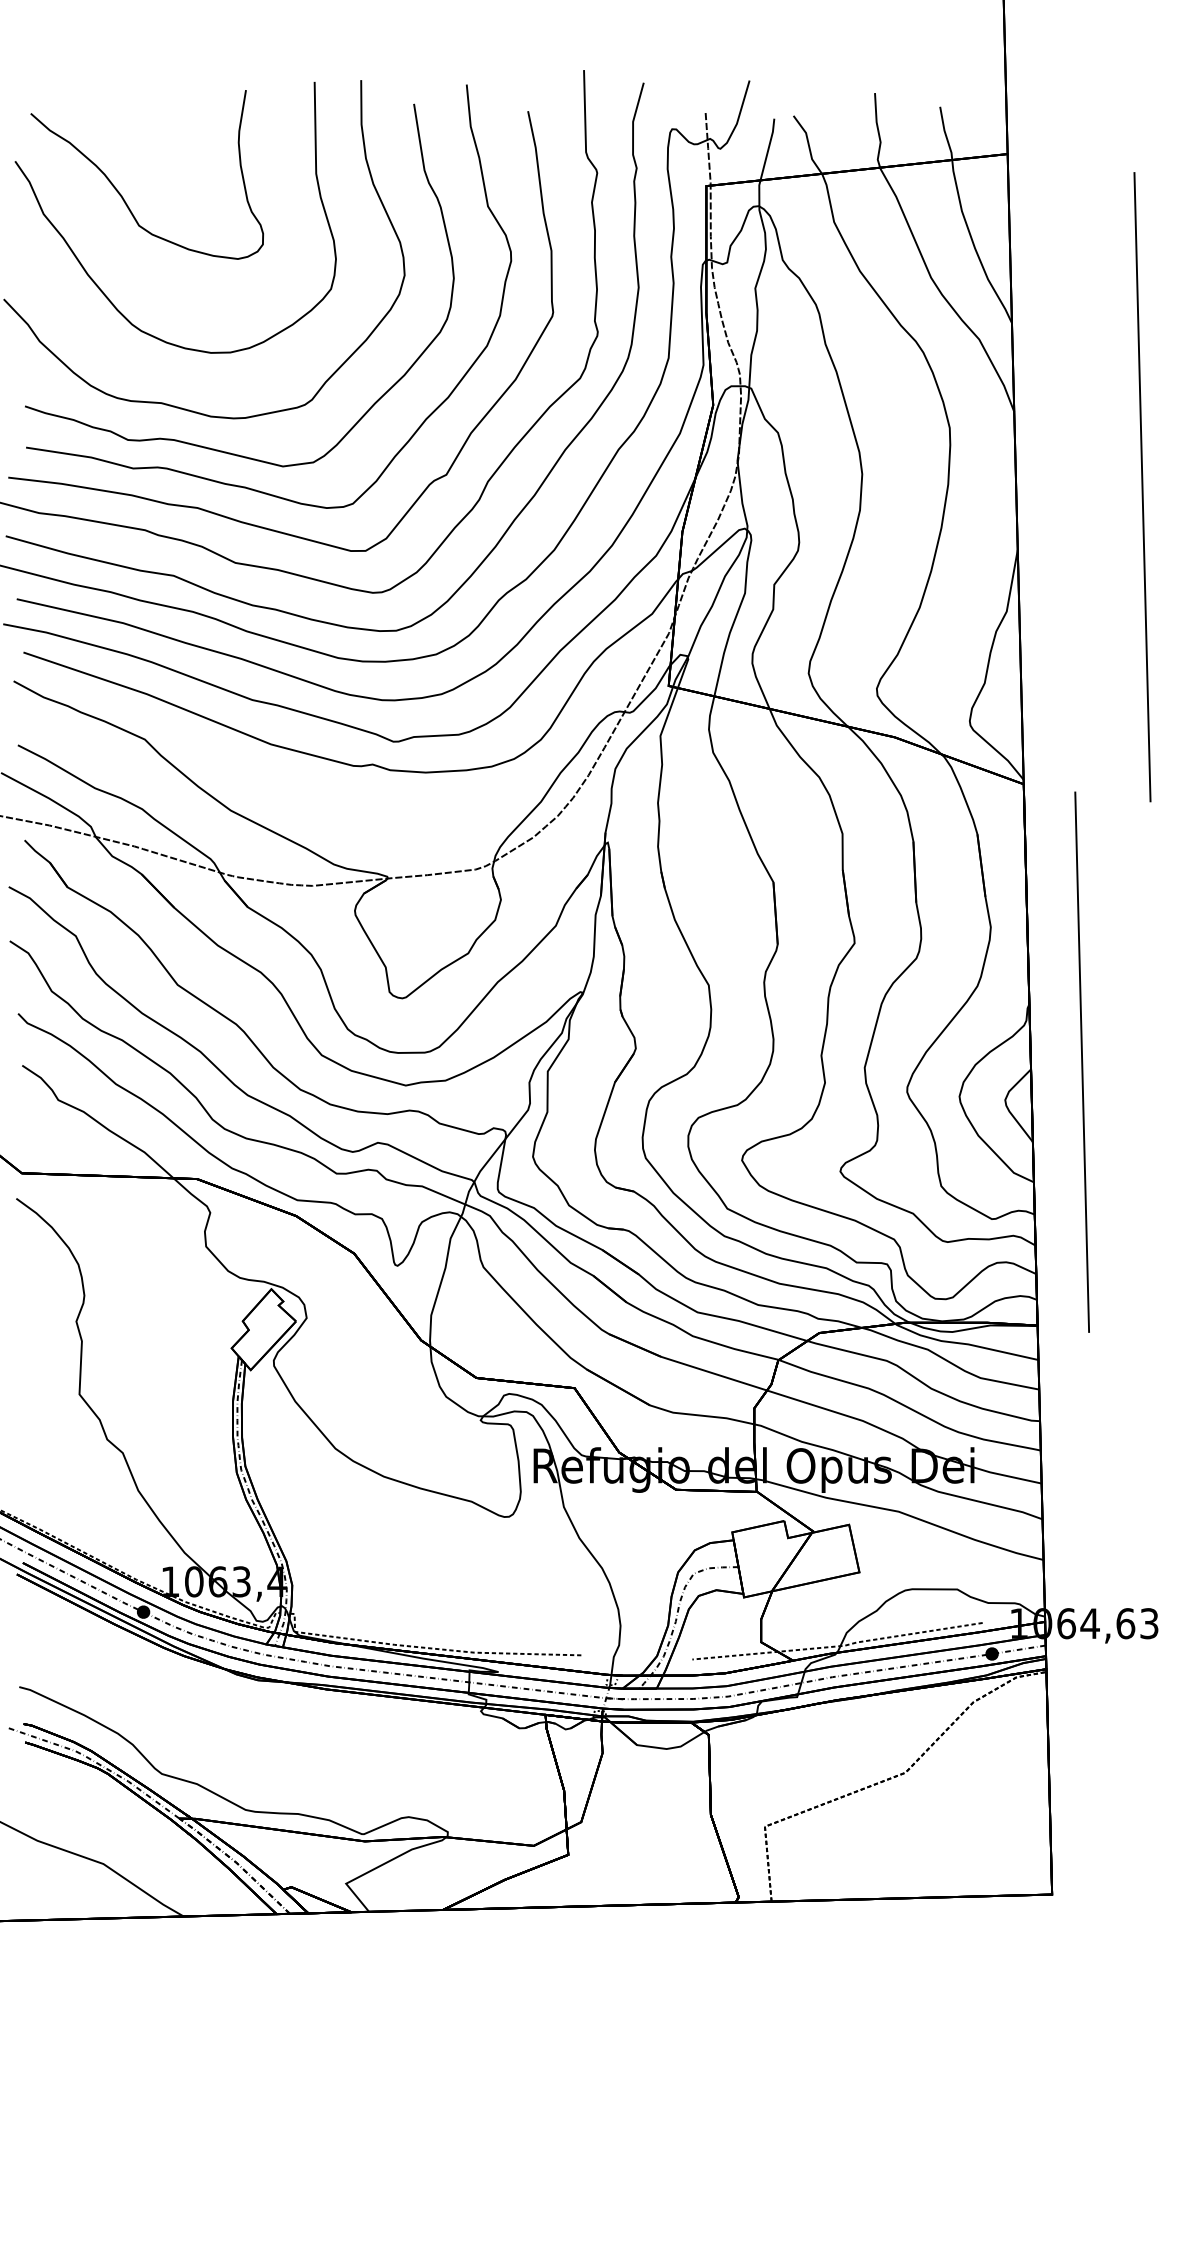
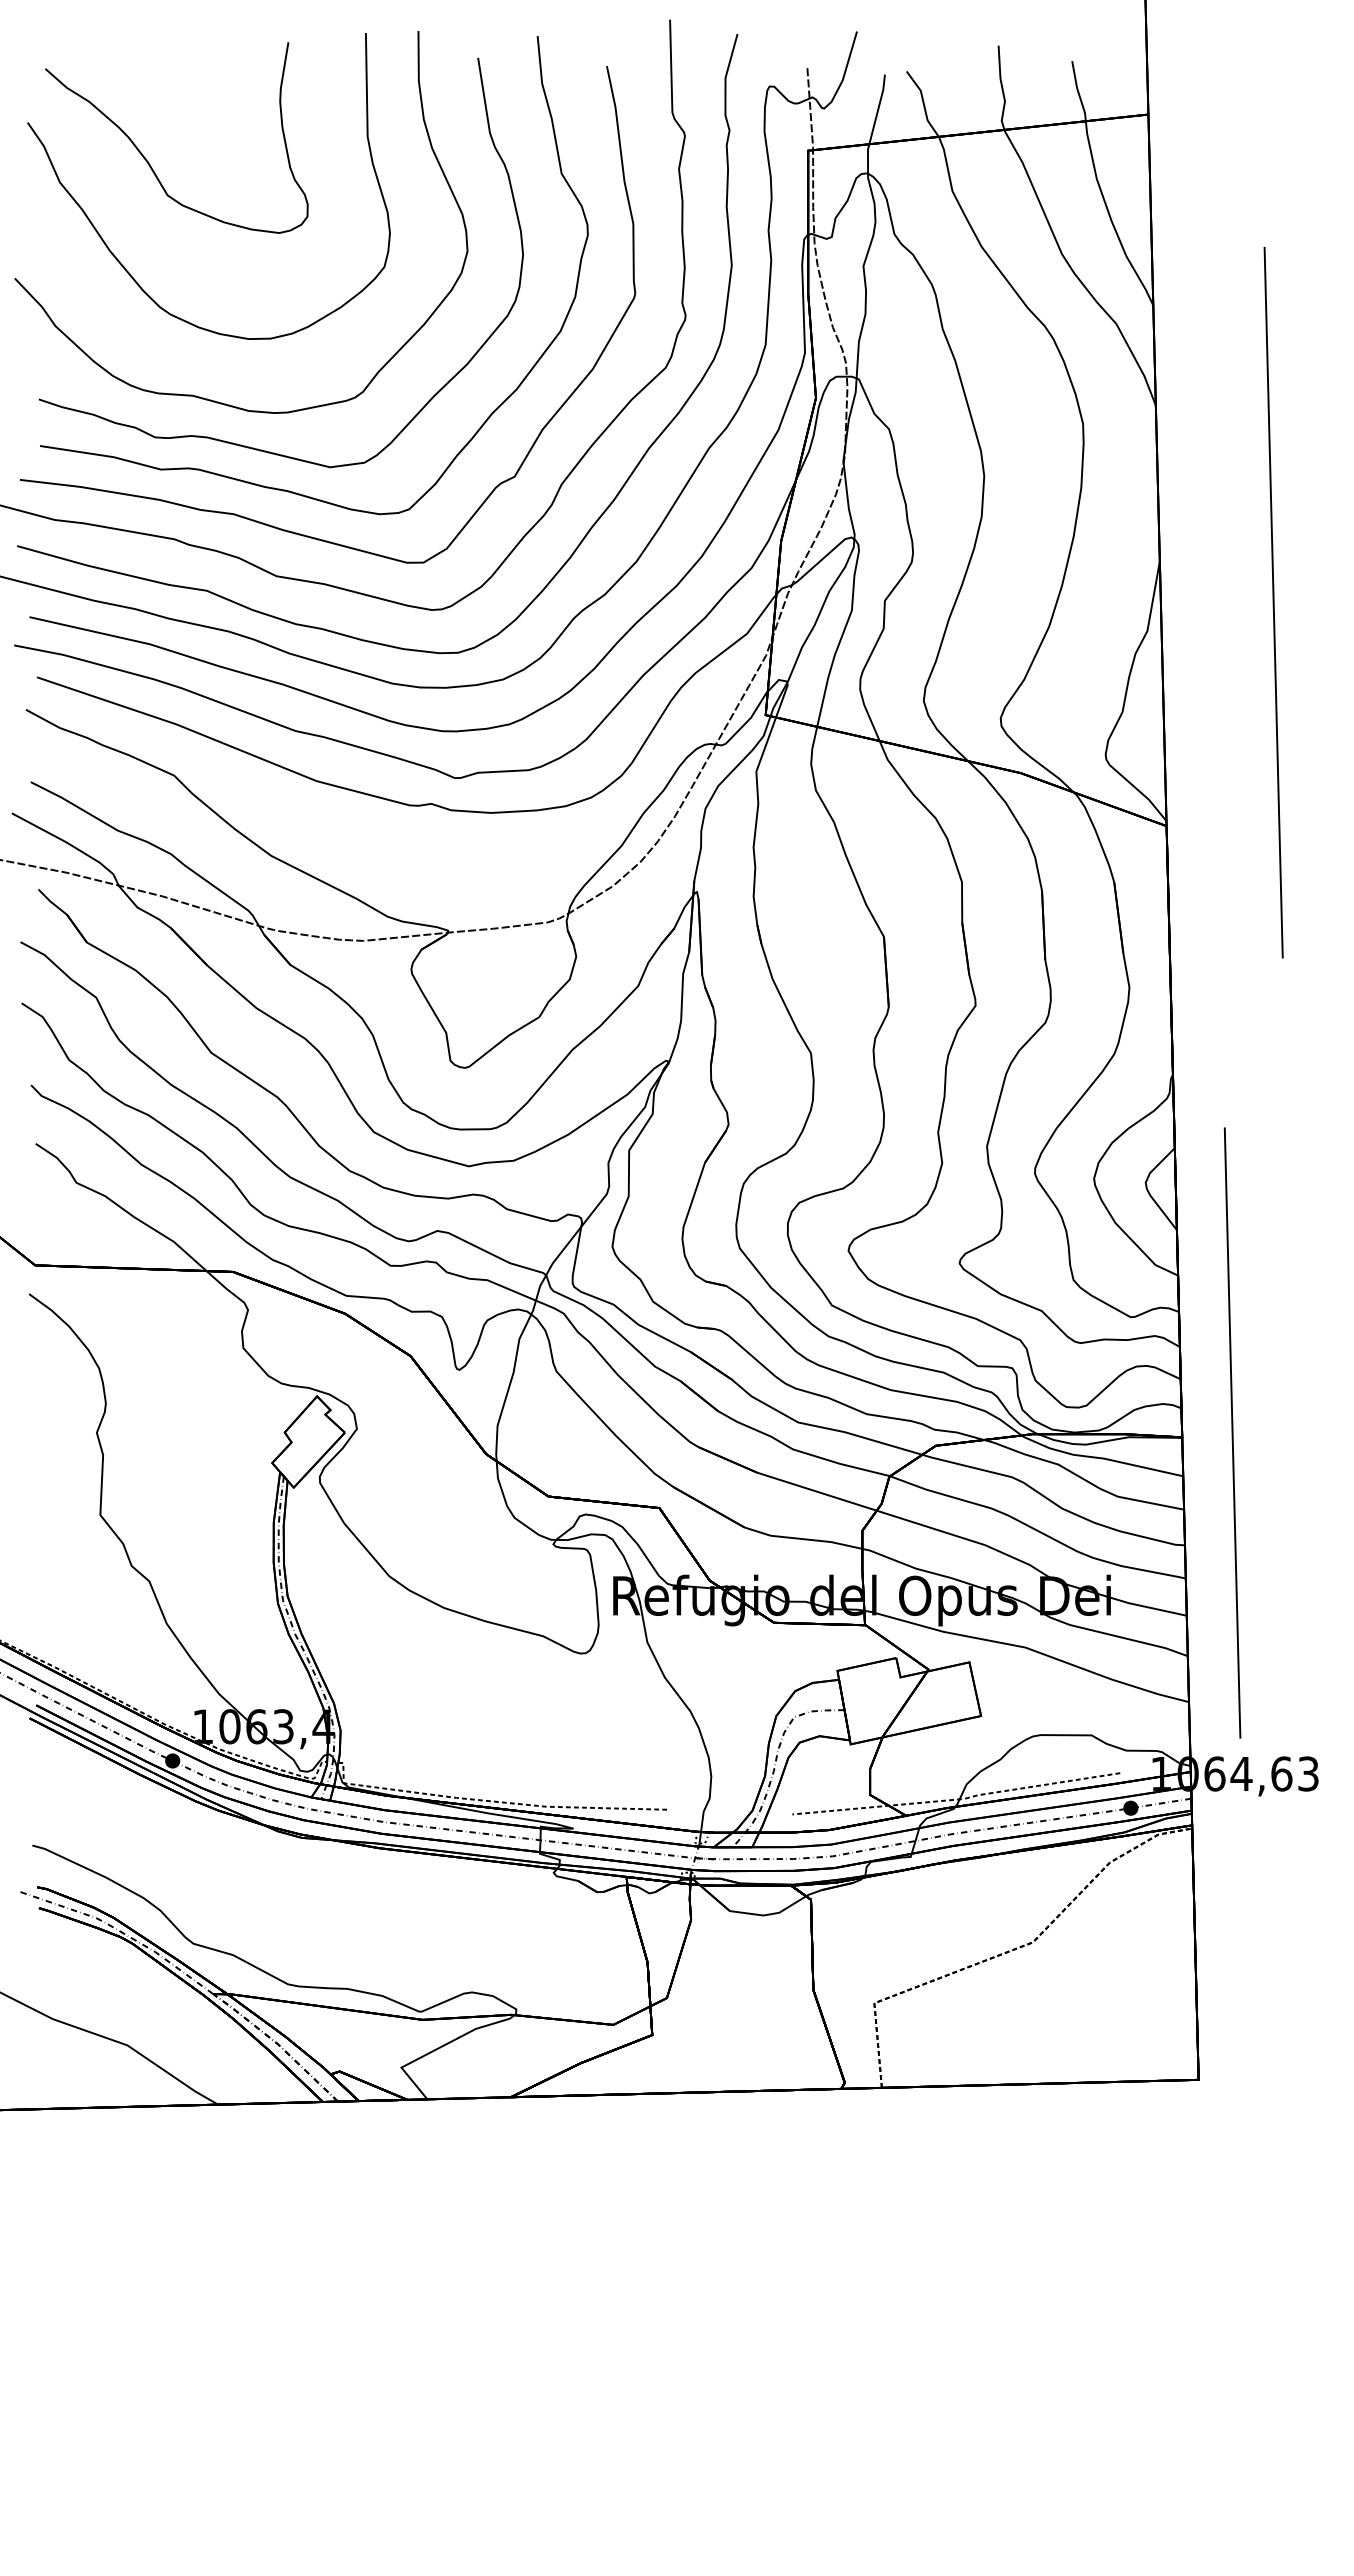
line: (1142, 487) -> (1273, 602), moved
line: (1082, 1061) -> (1232, 1432), moved

